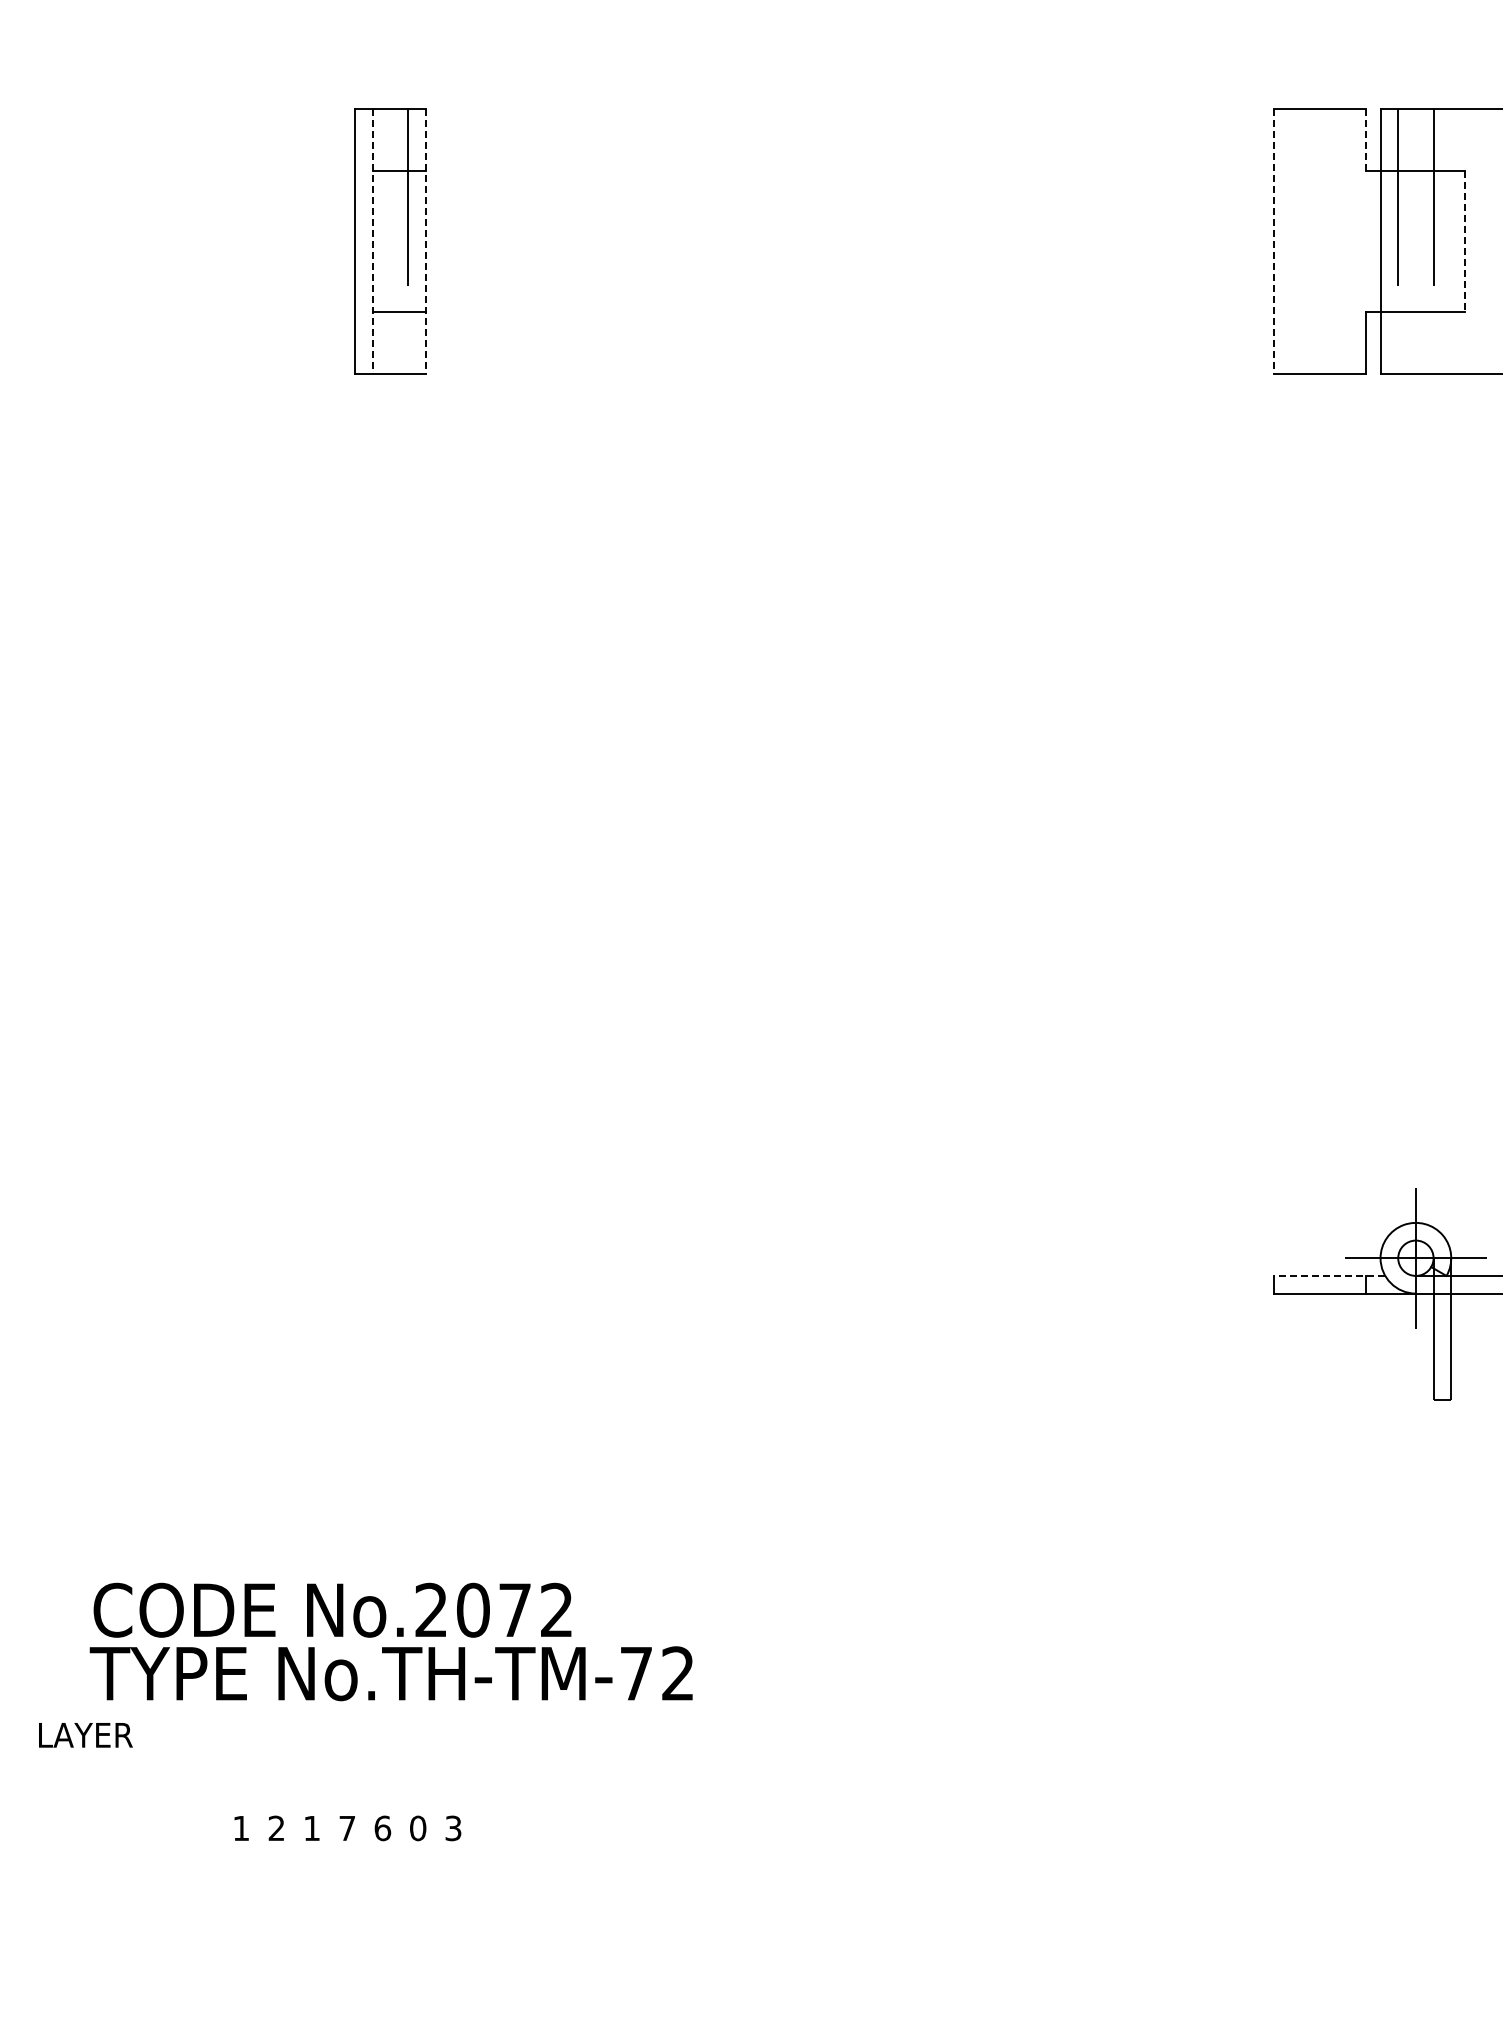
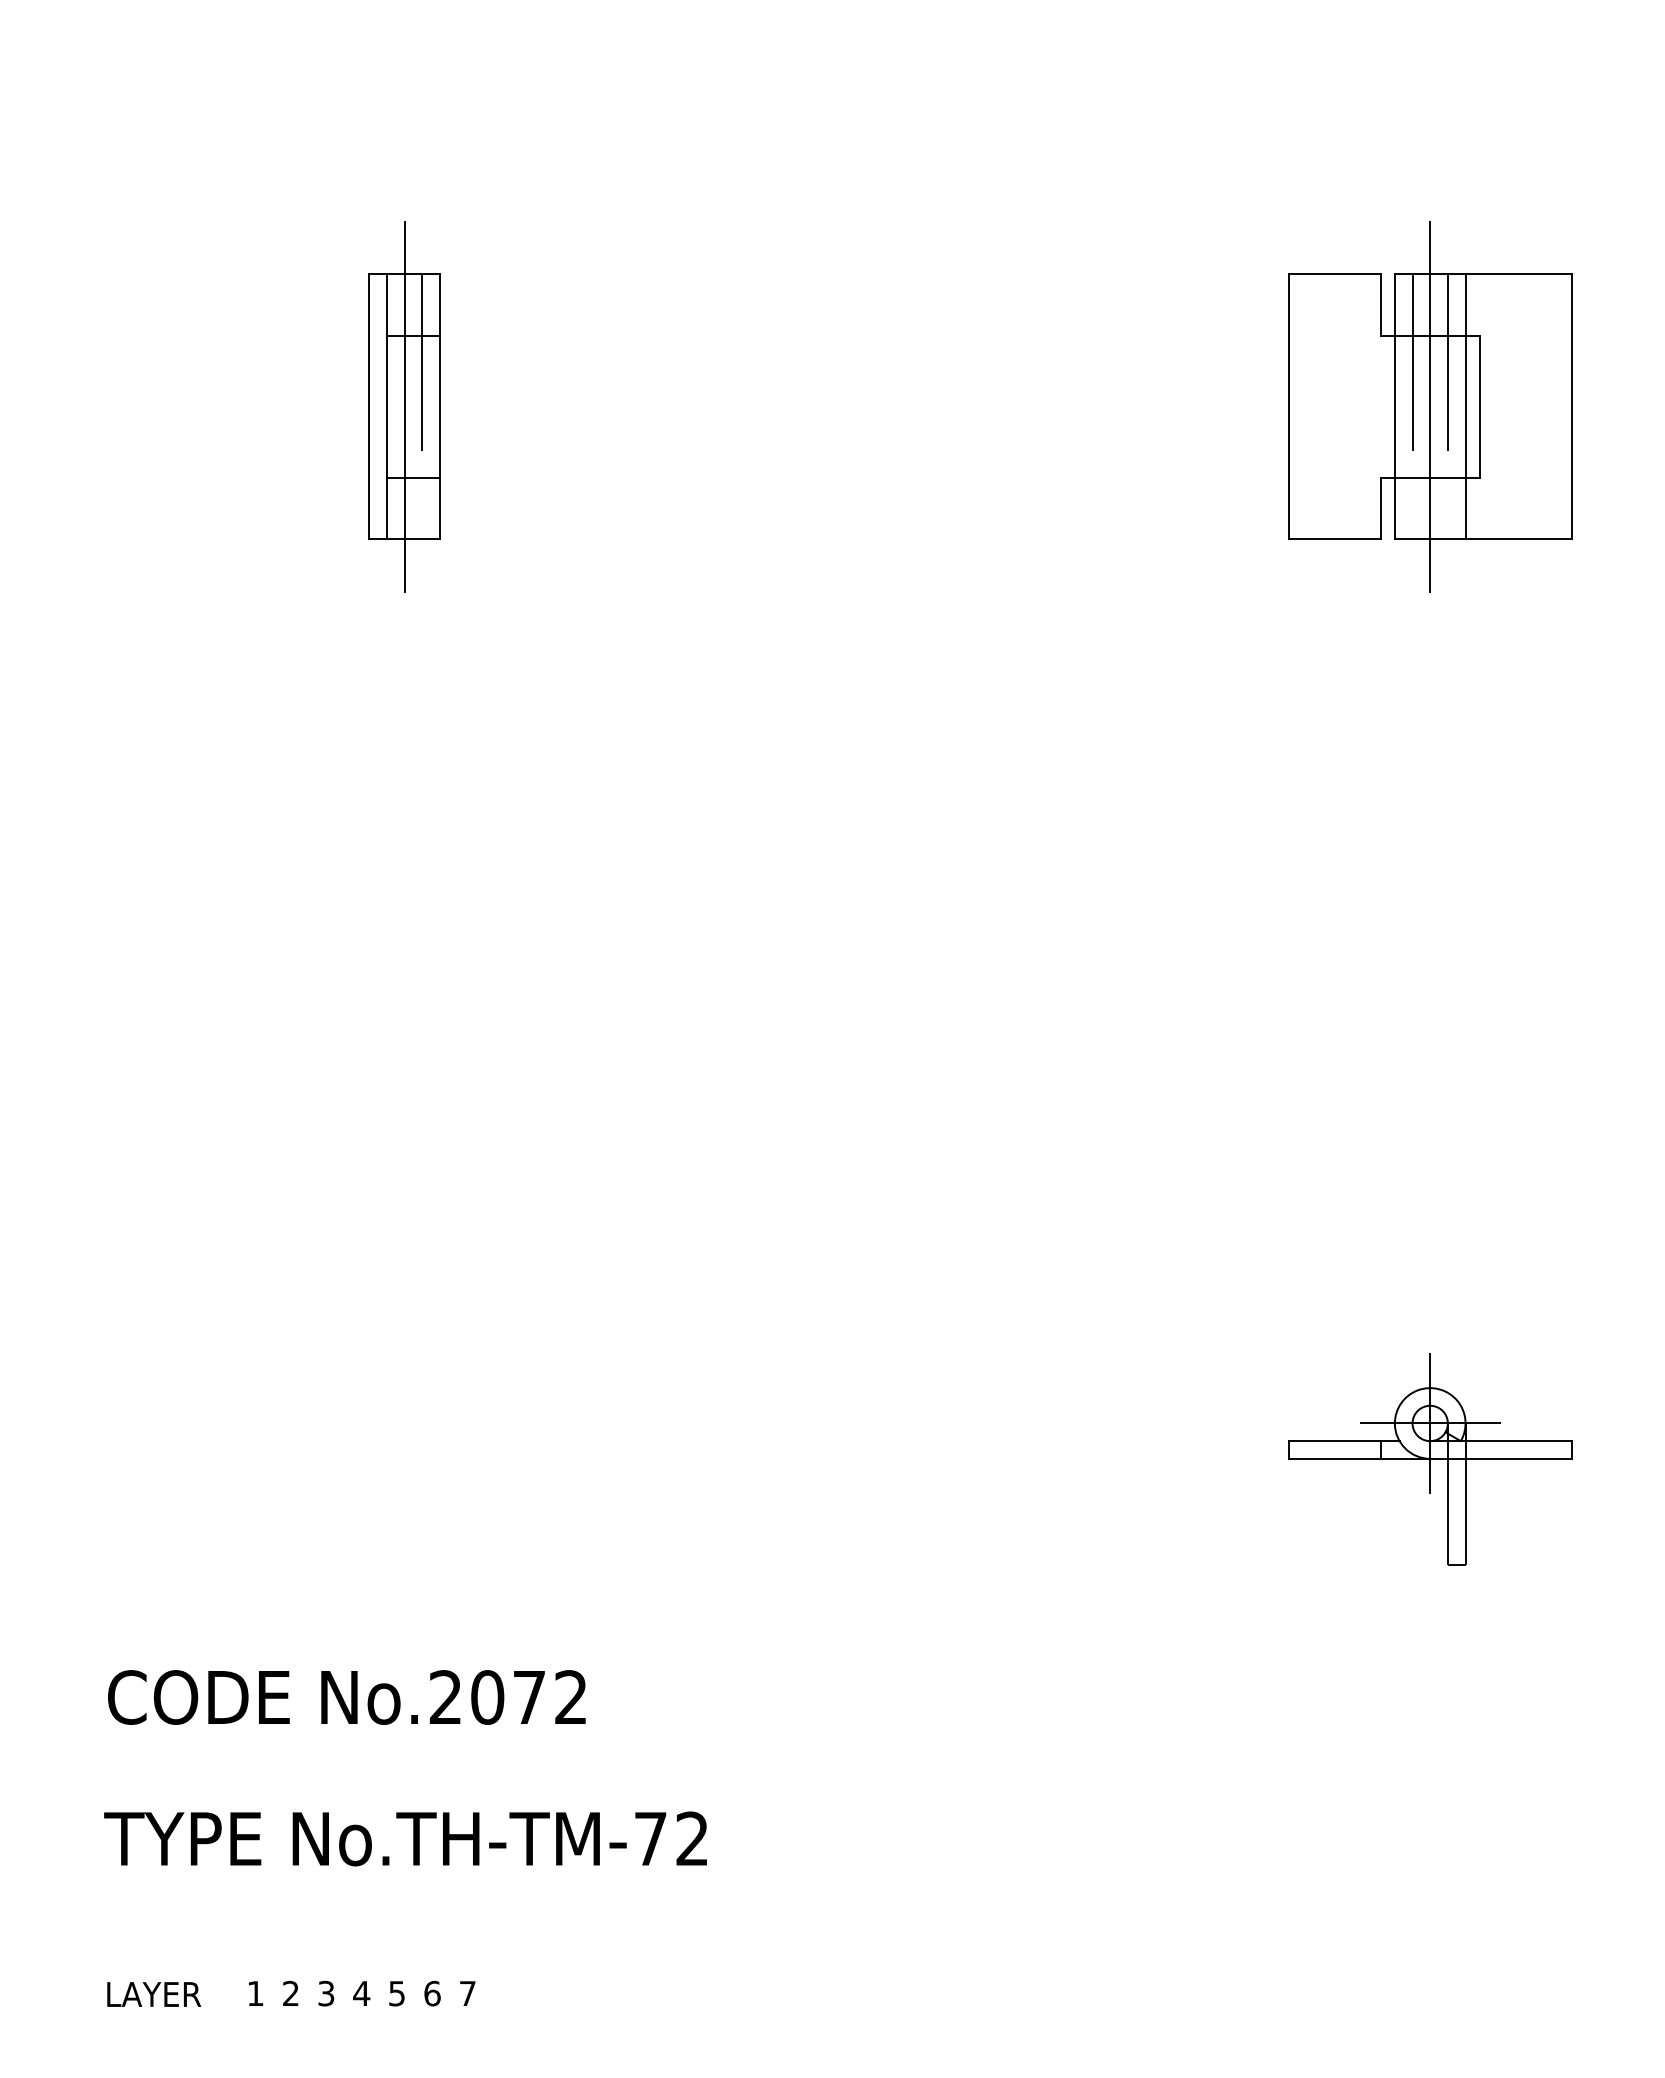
line: (1366, 140) -> (1380, 305), dashed -> solid
line: (373, 241) -> (387, 406), dashed -> solid
line: (390, 241) -> (404, 406), added
line: (426, 241) -> (440, 406), dashed -> solid
line: (1274, 241) -> (1288, 406), dashed -> solid
line: (1416, 241) -> (1430, 406), added
line: (1451, 241) -> (1465, 406), added
line: (1465, 241) -> (1479, 406), dashed -> solid
line: (1329, 1276) -> (1343, 1441), dashed -> solid
text: (332, 1610) -> (346, 1697), moved
text: (86, 1735) -> (154, 1994), moved
text: (312, 1828) -> (326, 1993), 1 -> 3
text: (347, 1828) -> (361, 1993), 7 -> 4
text: (383, 1828) -> (397, 1993), 6 -> 5
text: (418, 1828) -> (432, 1993), 0 -> 6
text: (453, 1828) -> (467, 1993), 3 -> 7

